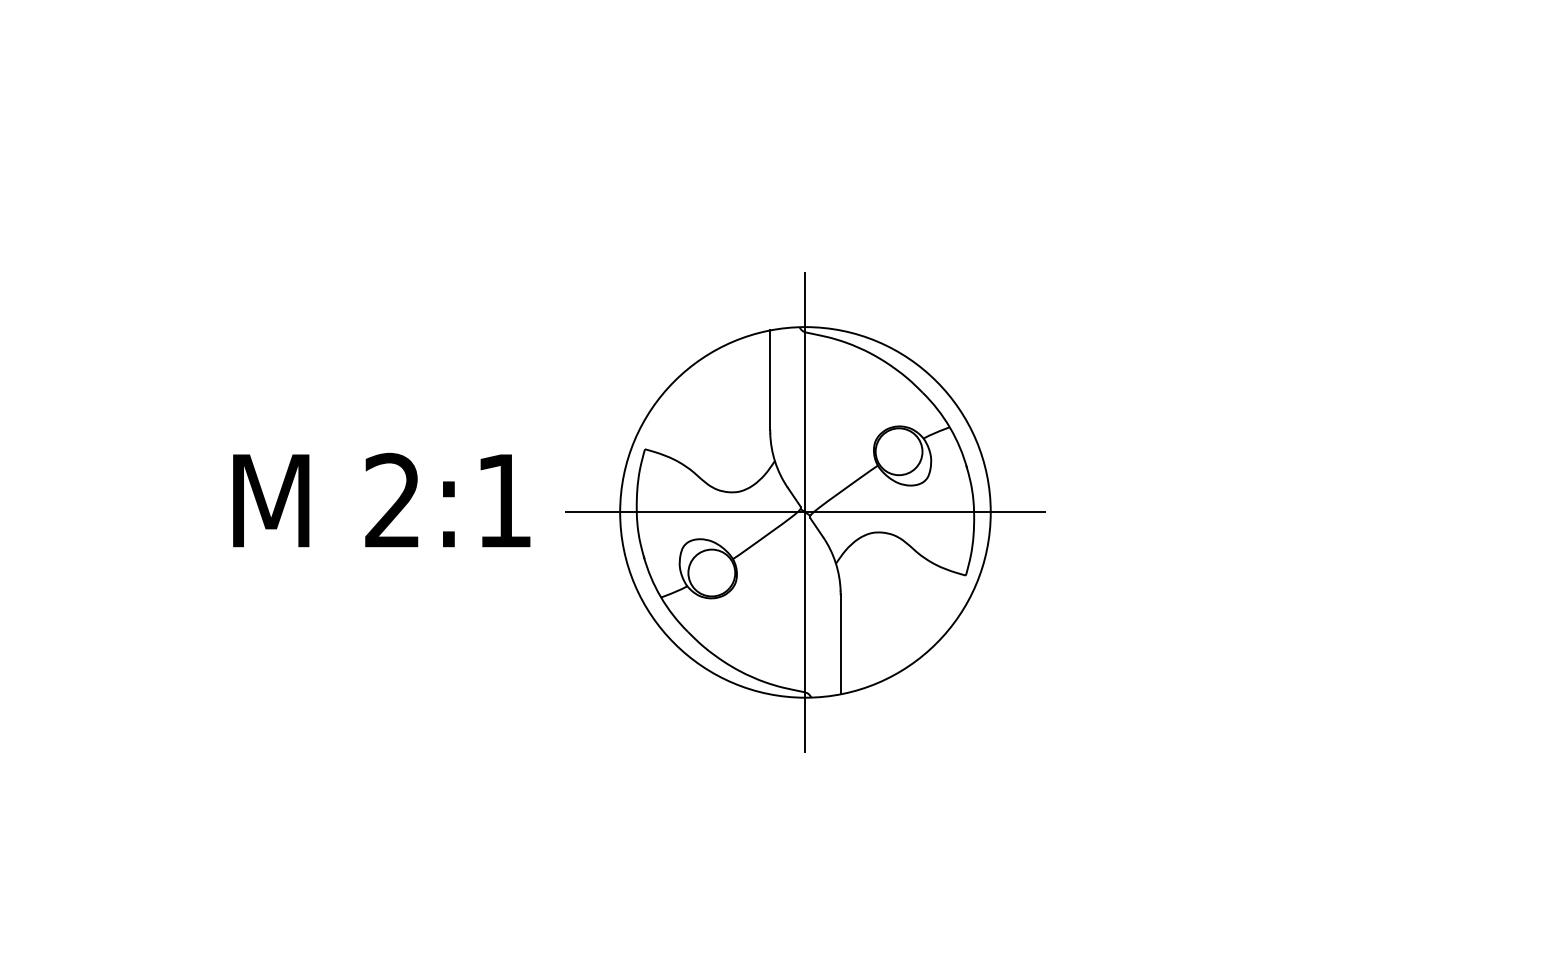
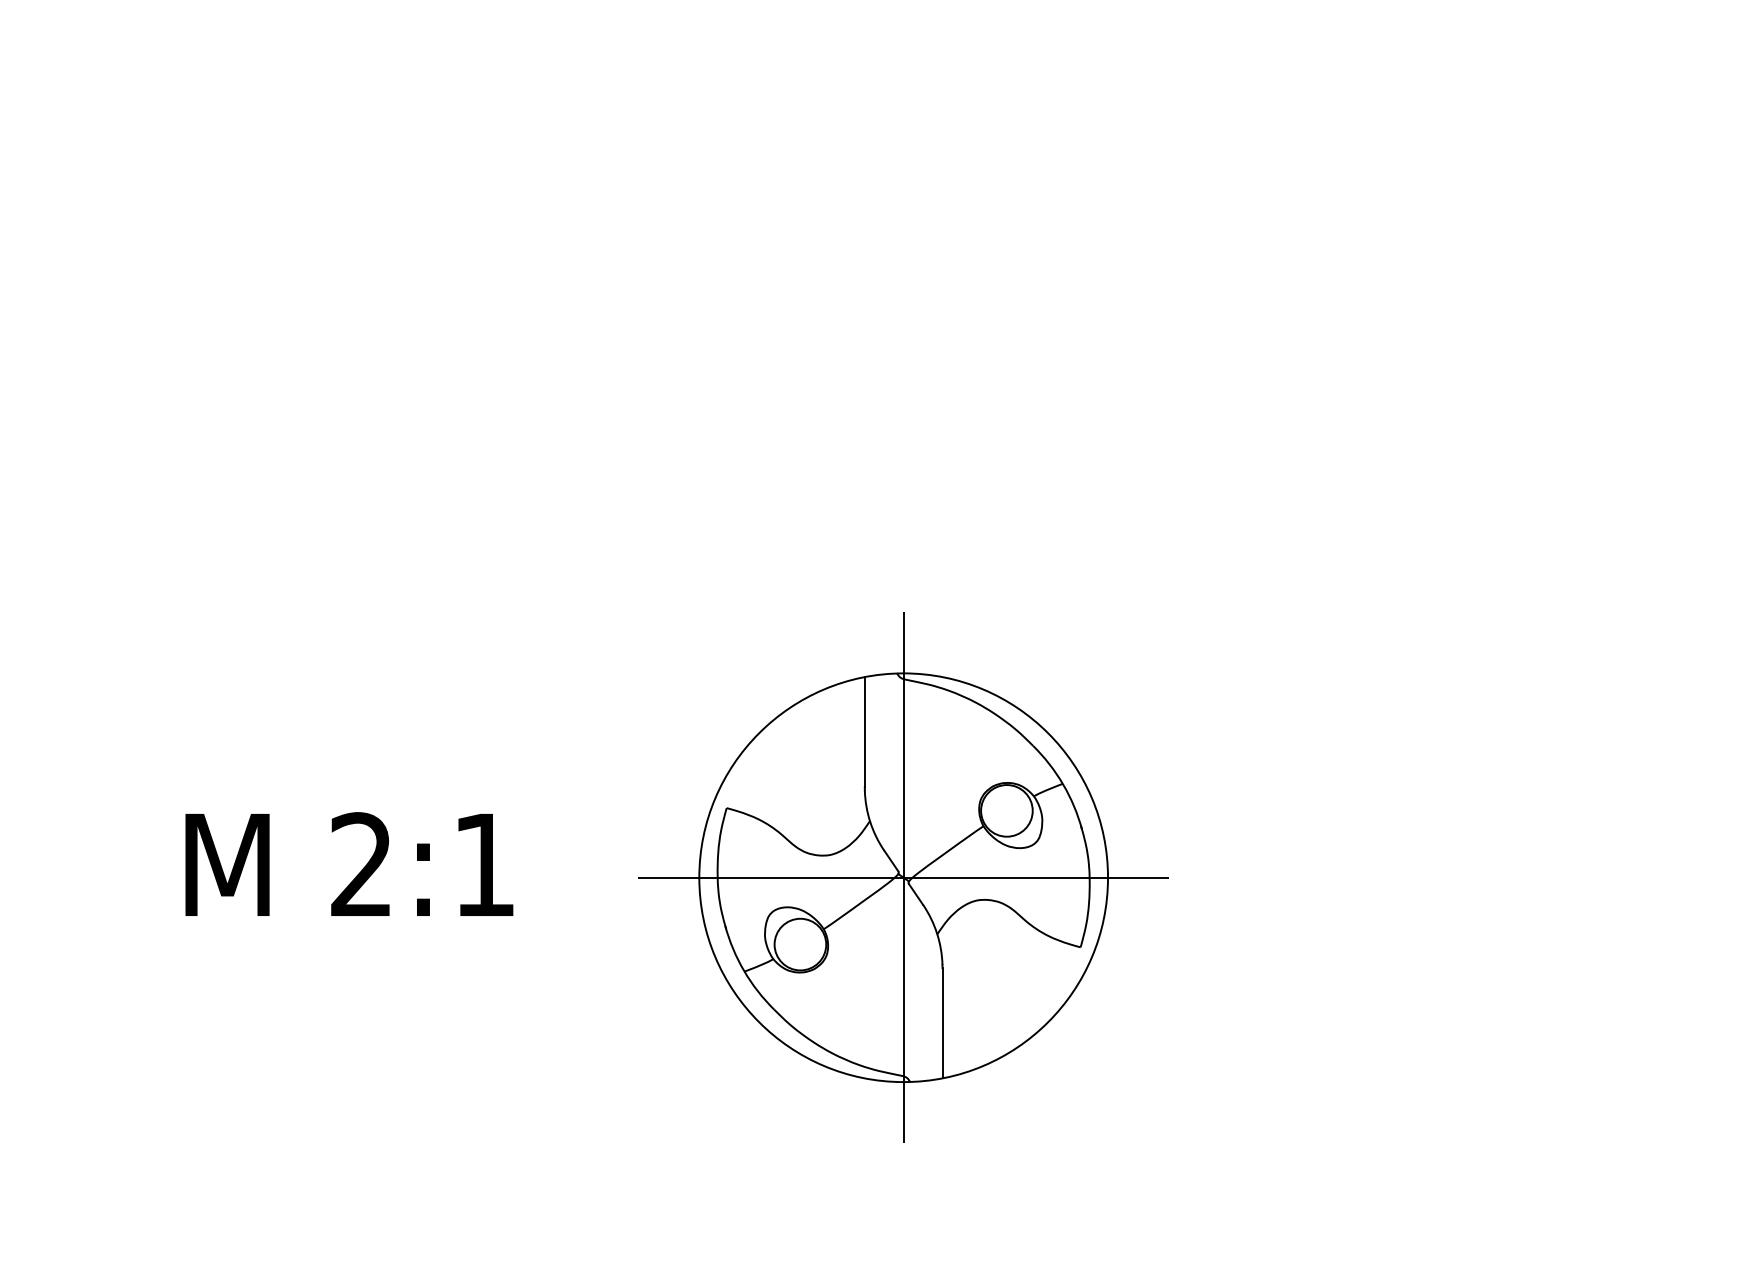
text: (381, 499) -> (349, 863), moved

